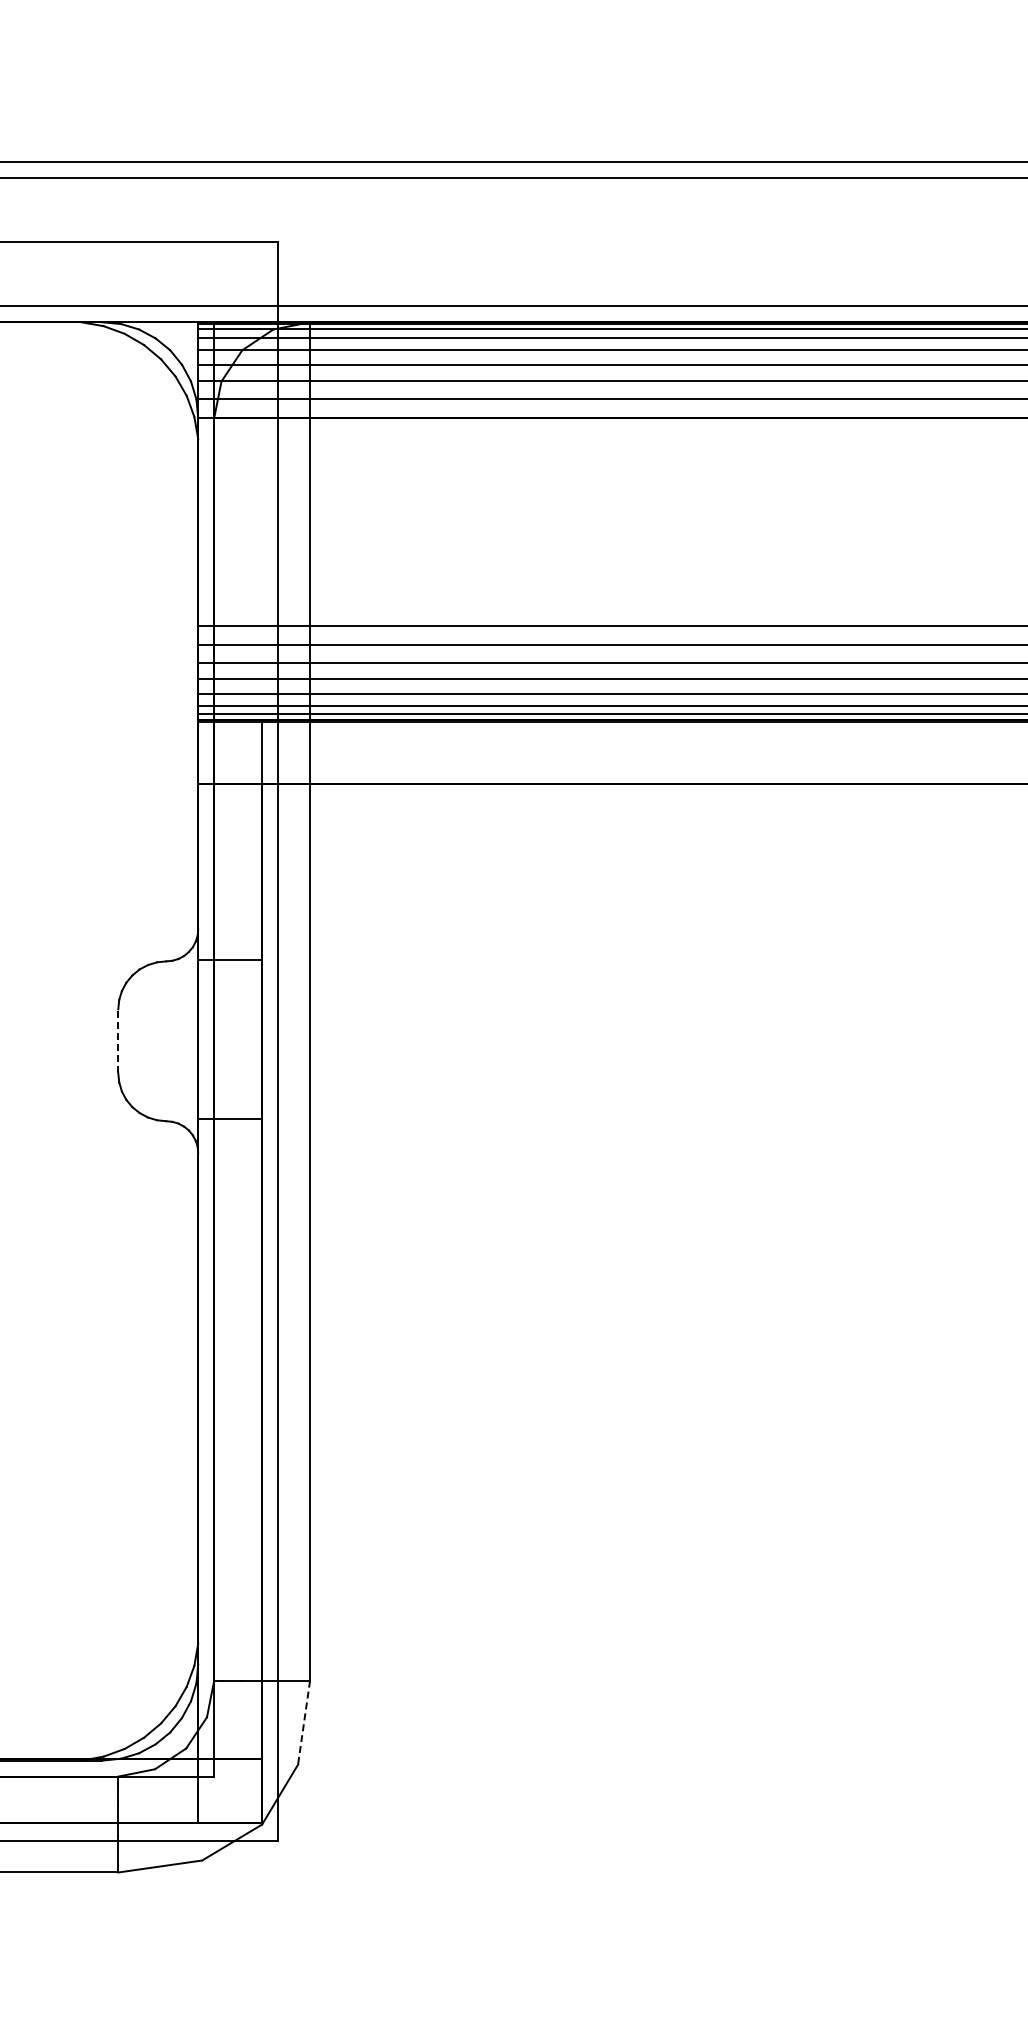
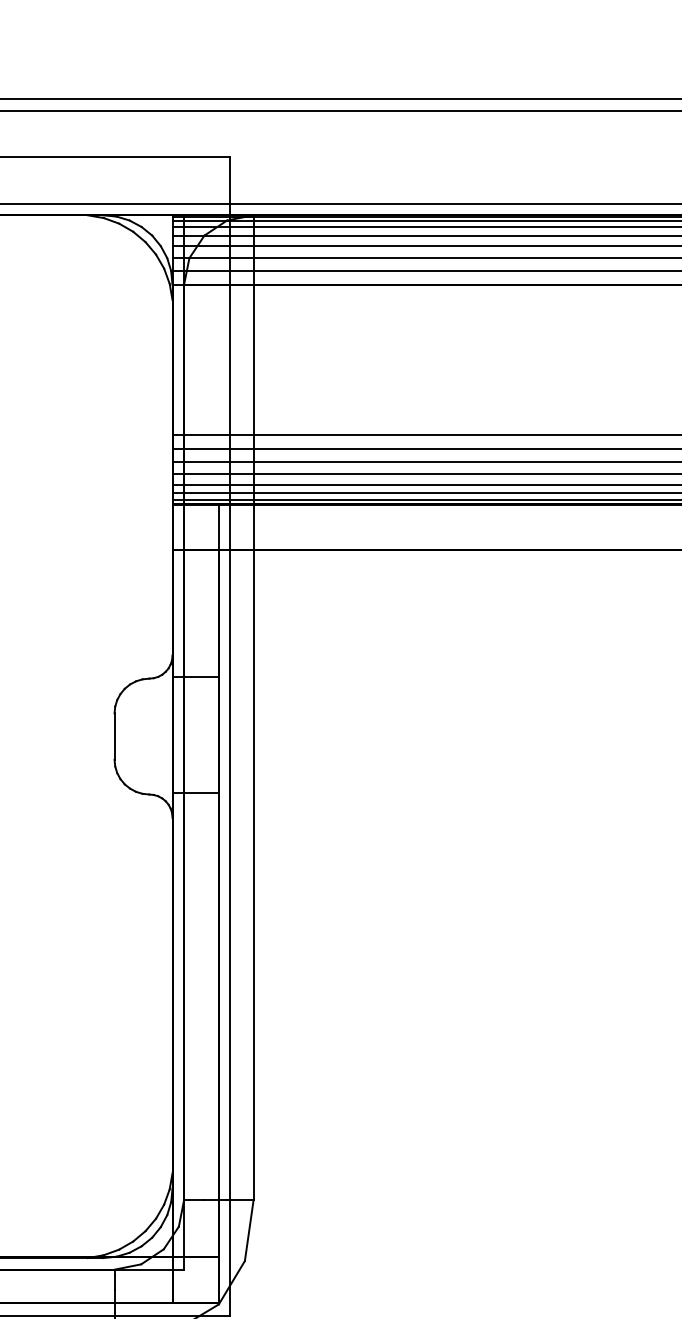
line: (118, 1041) -> (114, 736), dashed -> solid
line: (304, 1723) -> (249, 1231), dashed -> solid

